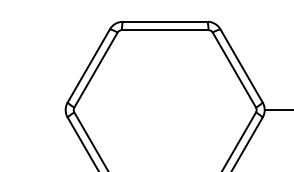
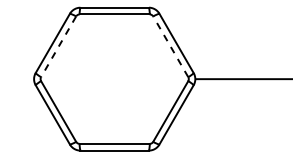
line: (95, 69) -> (58, 46), solid -> dashed
line: (234, 69) -> (170, 46), solid -> dashed

